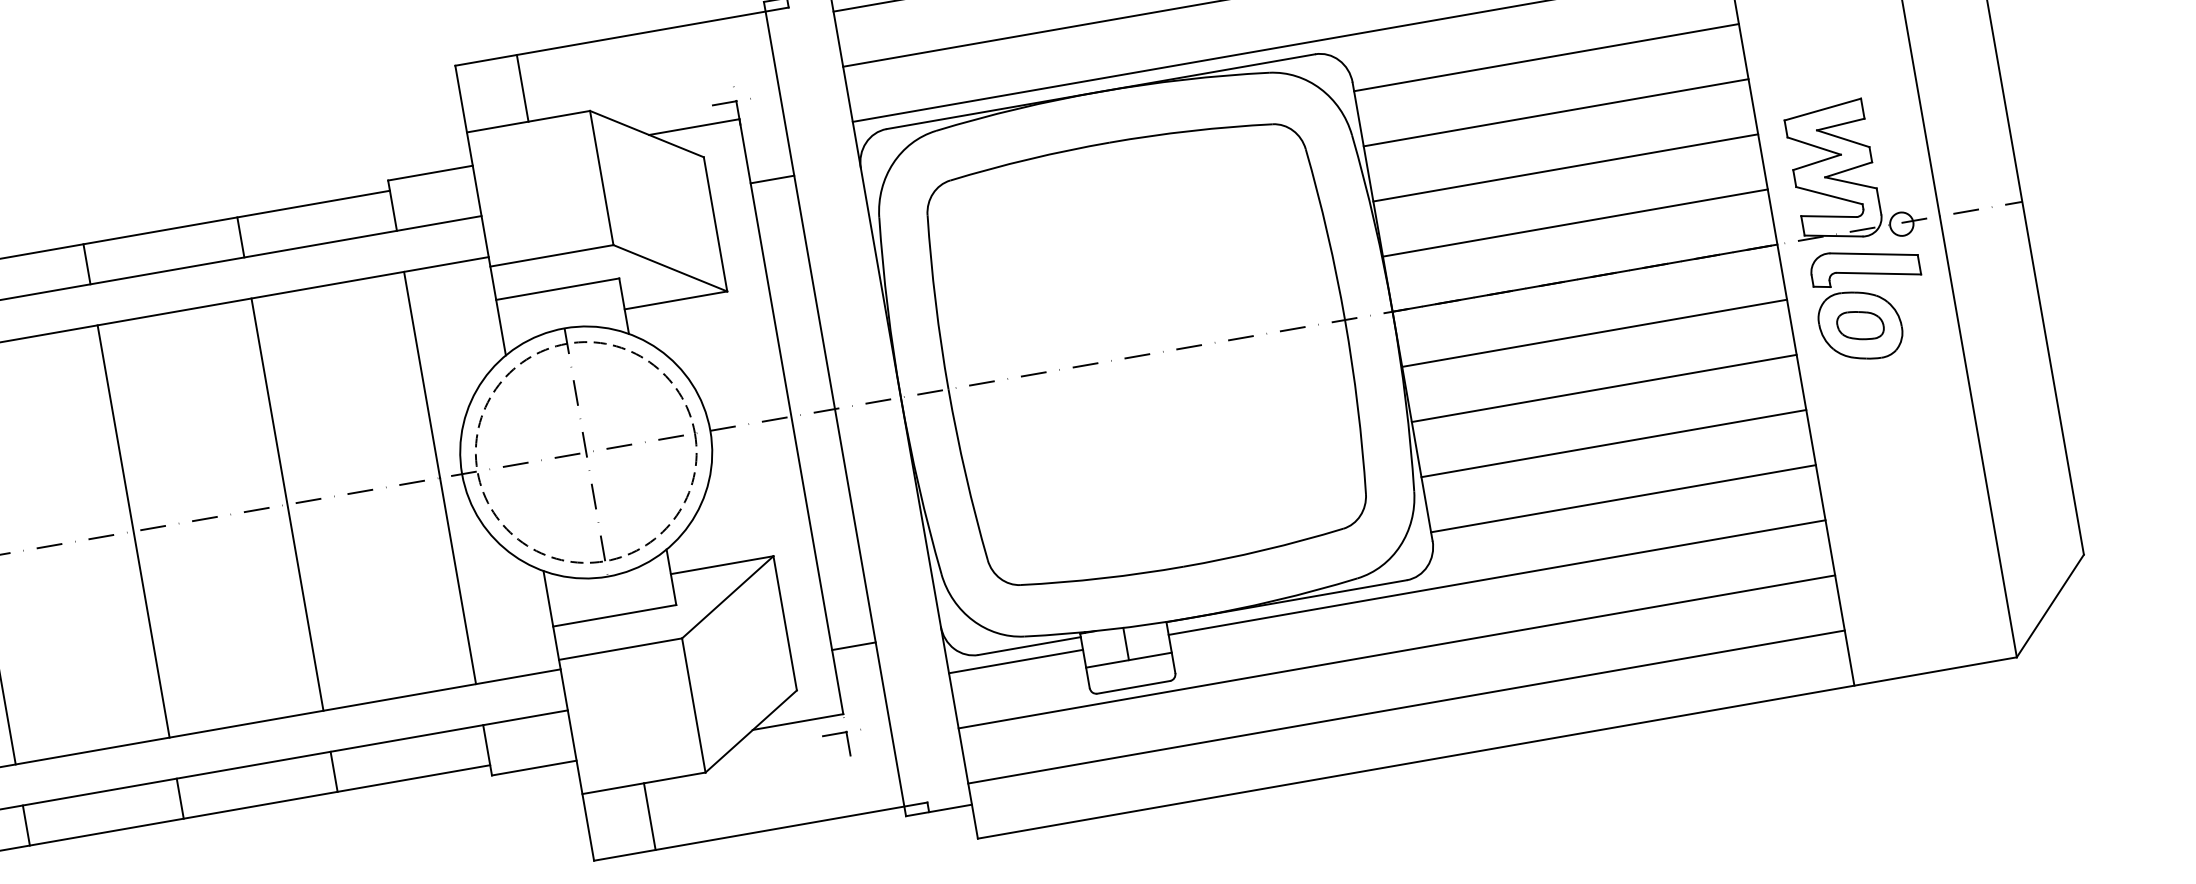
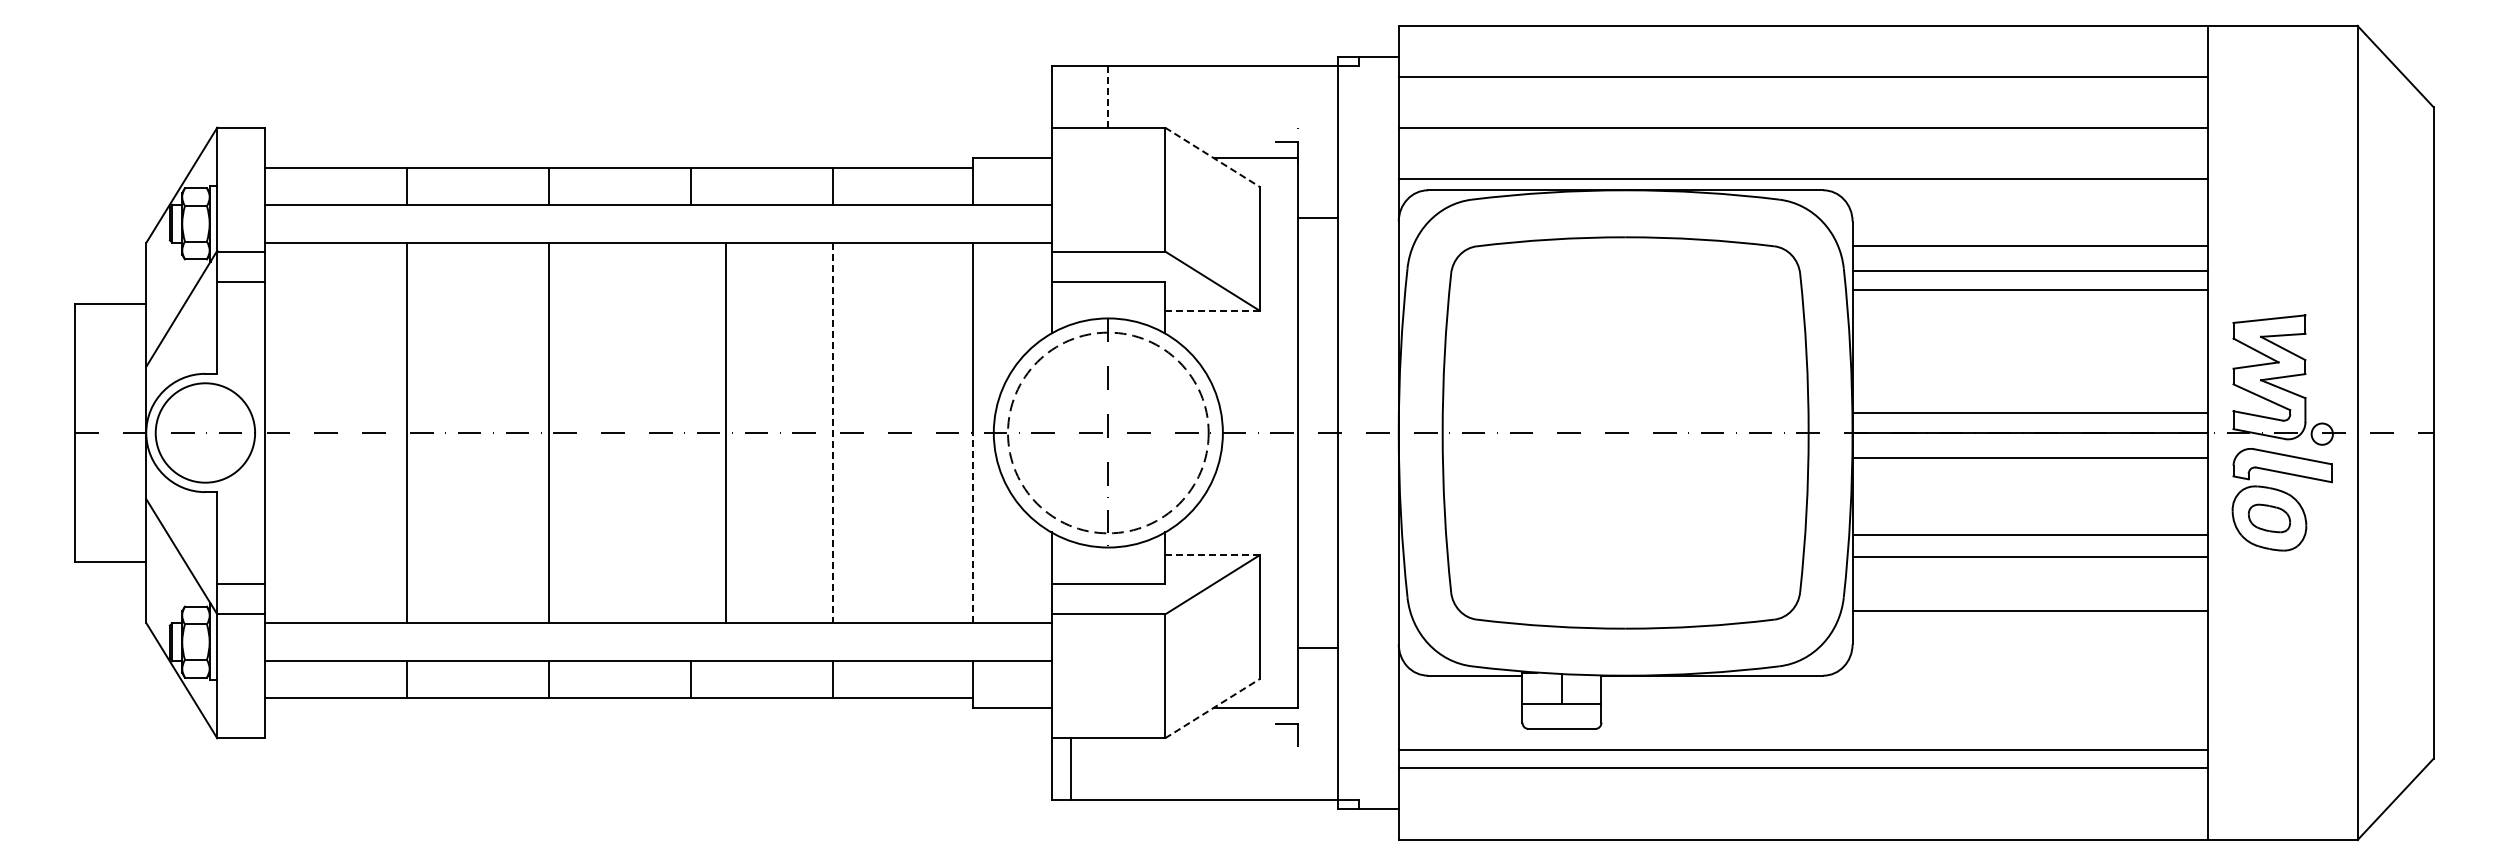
line: (1545, 57) -> (2029, 271), moved
line: (522, 87) -> (1108, 96), solid -> dashed
line: (1555, 113) -> (2029, 246), moved
line: (647, 134) -> (1212, 157), solid -> dashed
line: (1565, 168) -> (2029, 290), moved
line: (1574, 223) -> (2029, 413), moved
line: (674, 300) -> (1211, 310), solid -> dashed
line: (1593, 333) -> (2029, 457), moved
line: (1613, 443) -> (2029, 556), moved
line: (1622, 498) -> (2029, 610), moved
line: (287, 505) -> (832, 433), solid -> dashed
line: (133, 530) -> (725, 432), moved
line: (722, 565) -> (1212, 555), solid -> dashed
line: (1497, 577) -> (1904, 687), removed
line: (458, 580) -> (973, 527), solid -> dashed
line: (1396, 652) -> (1802, 768), moved
line: (1015, 661) -> (1460, 687), removed
line: (1405, 707) -> (1802, 750), moved
line: (751, 731) -> (1212, 708), solid -> dashed
line: (649, 815) -> (1071, 768), moved

